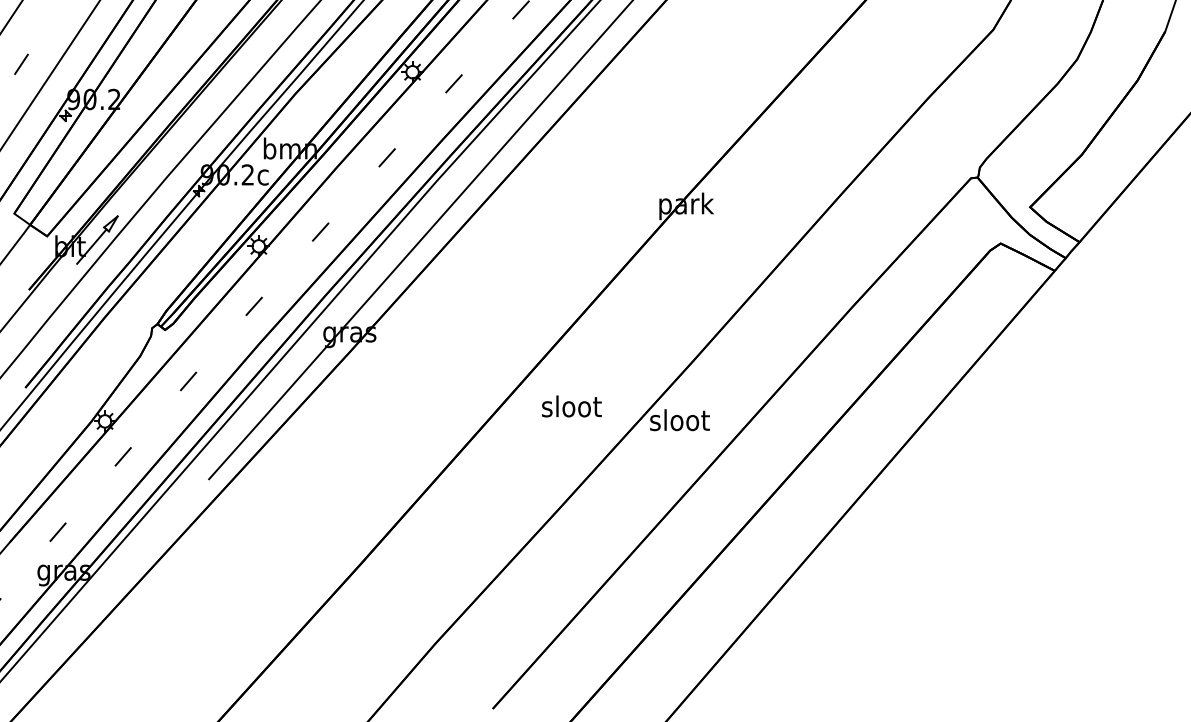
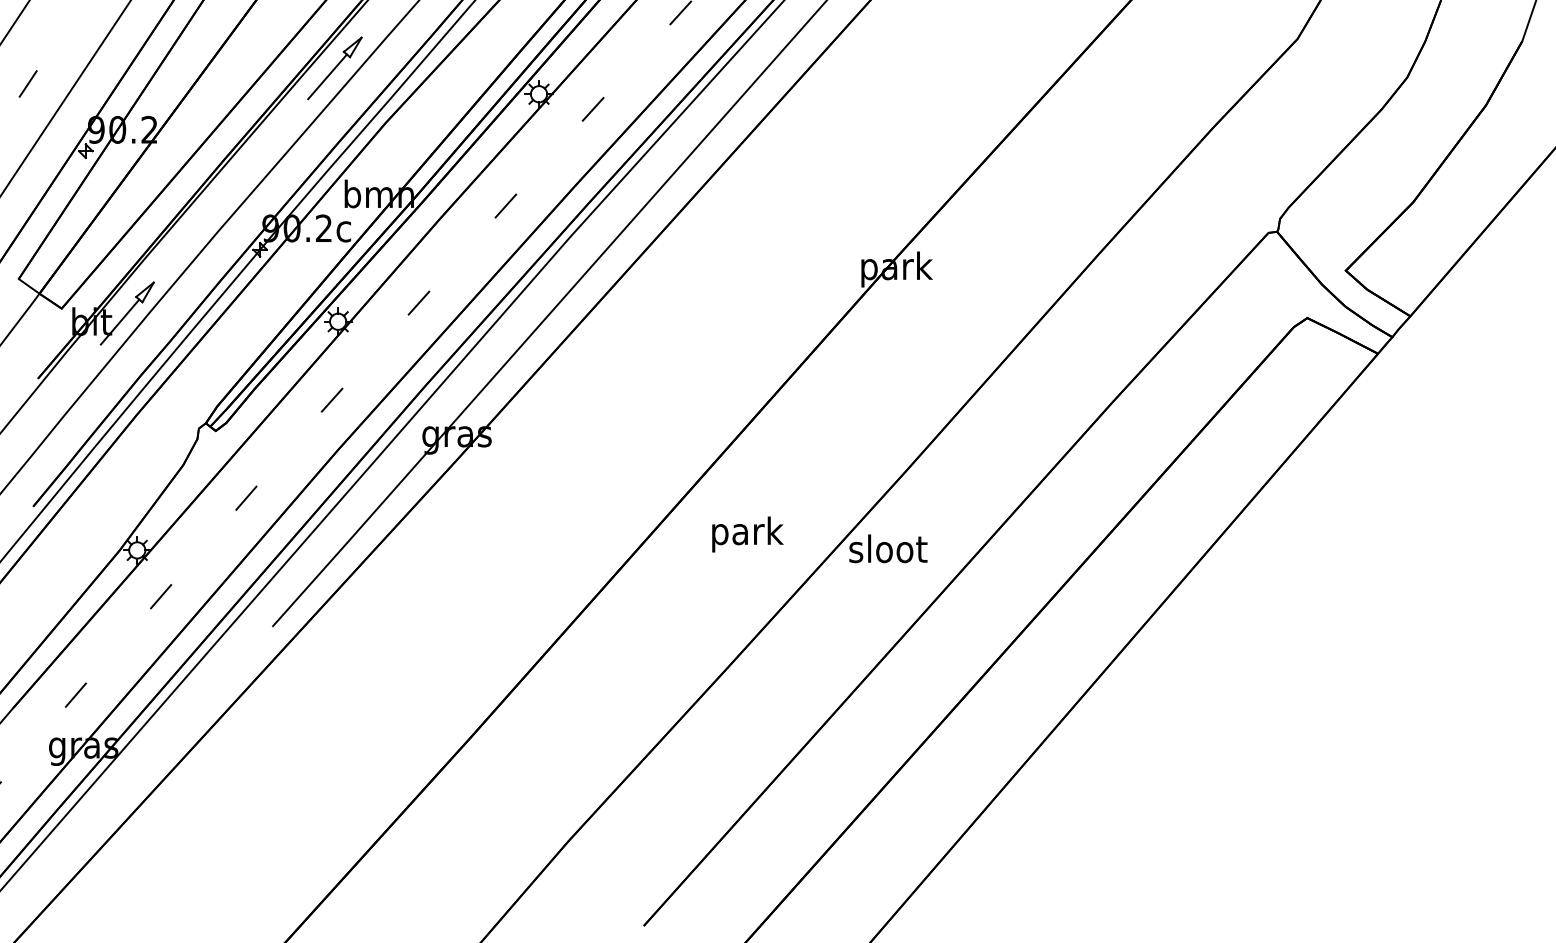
part: (256, 52) -> (334, 68), added
text: (572, 409) -> (747, 534), sloot -> park

